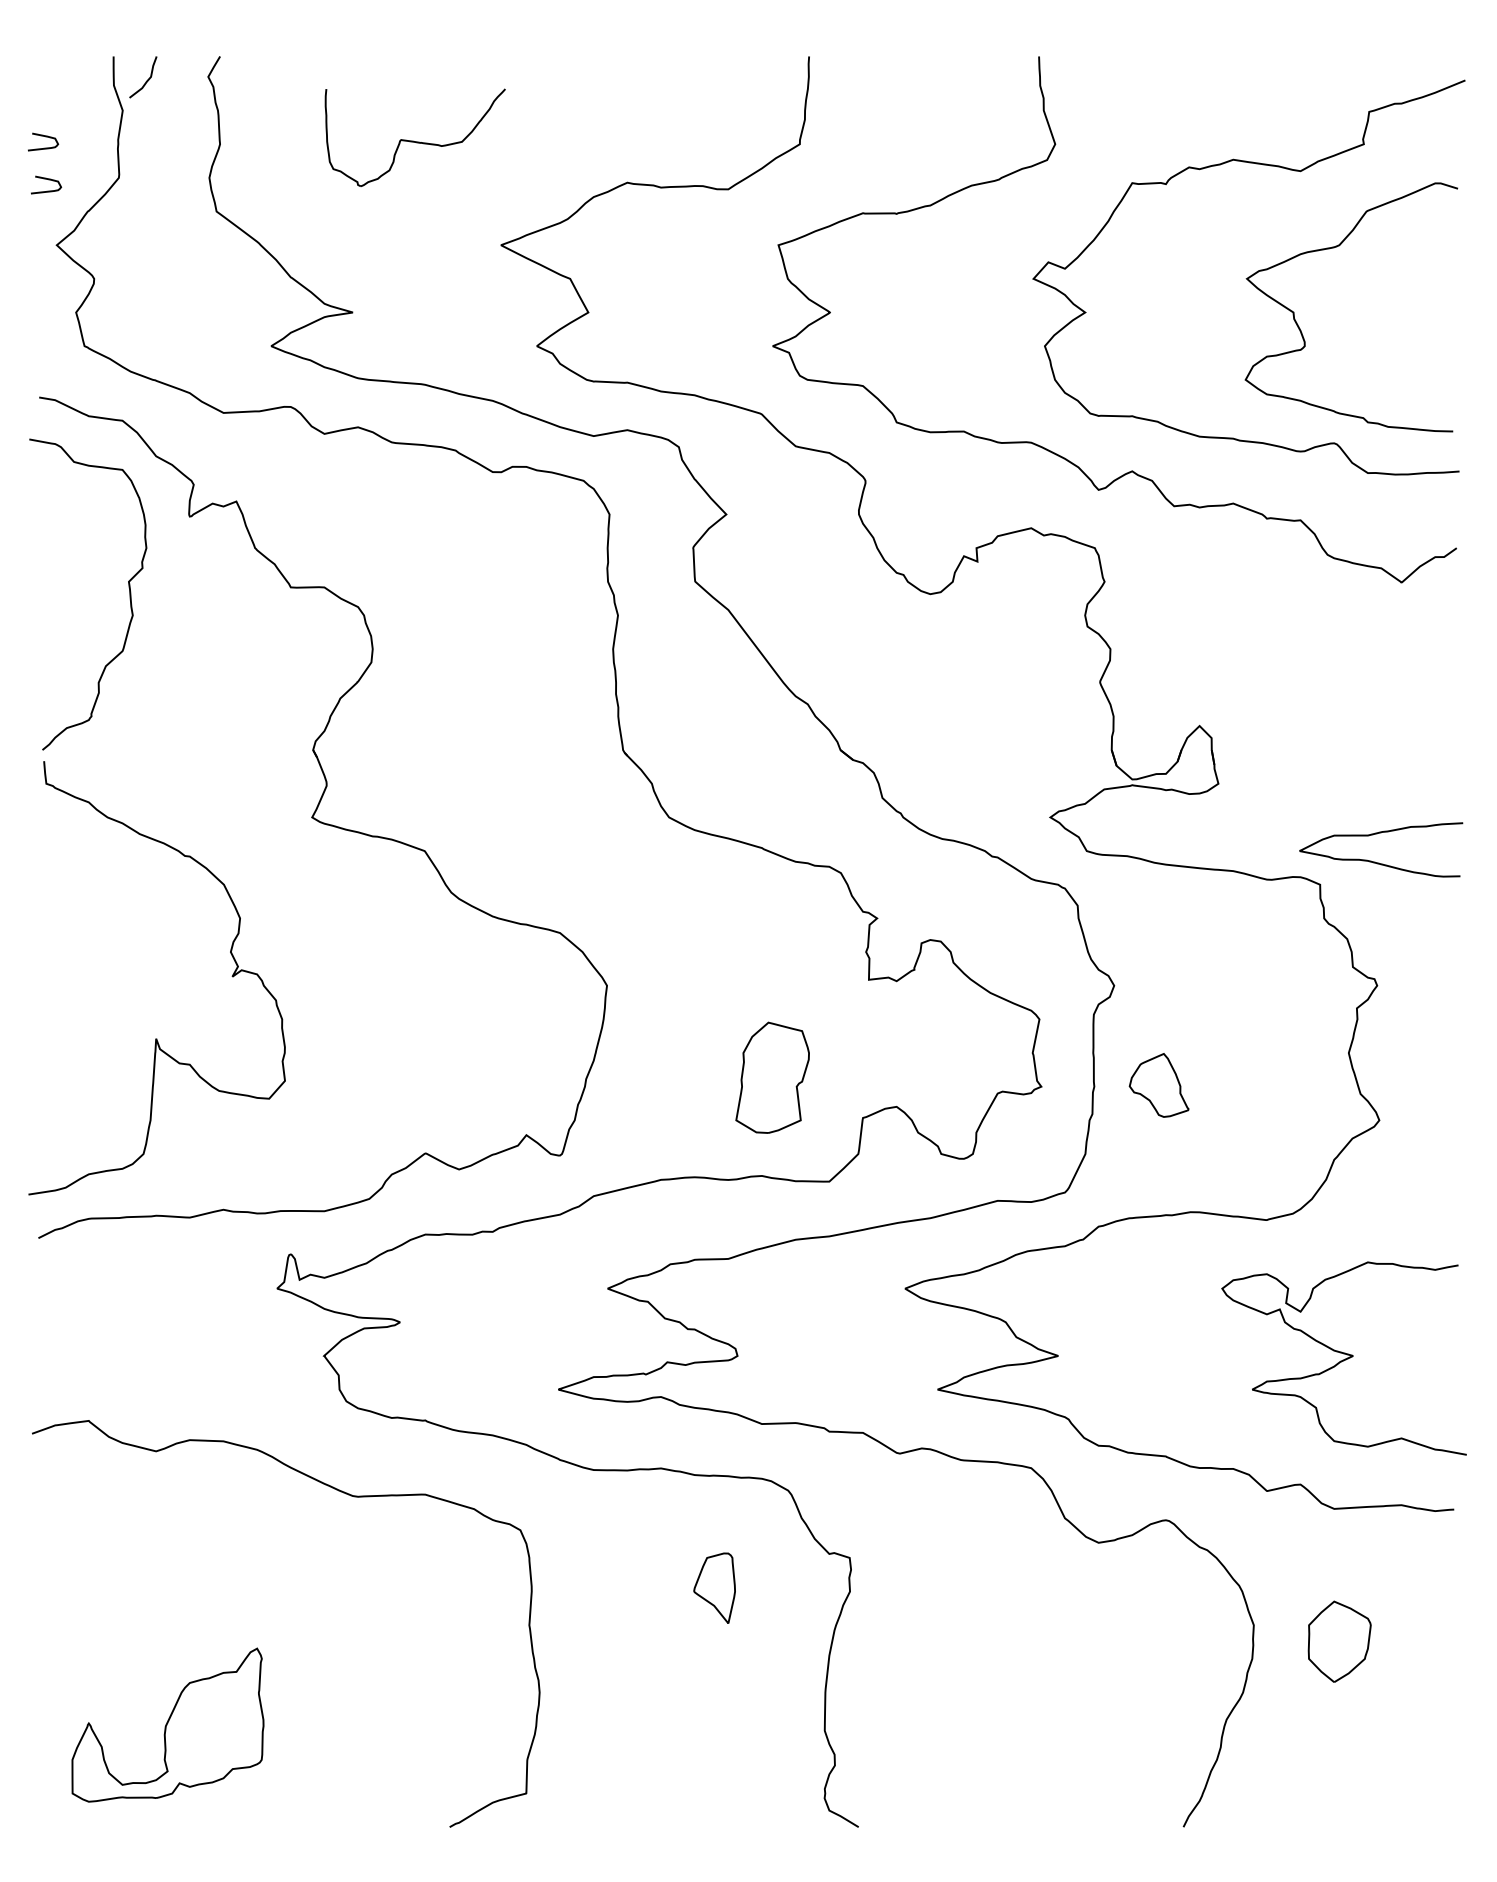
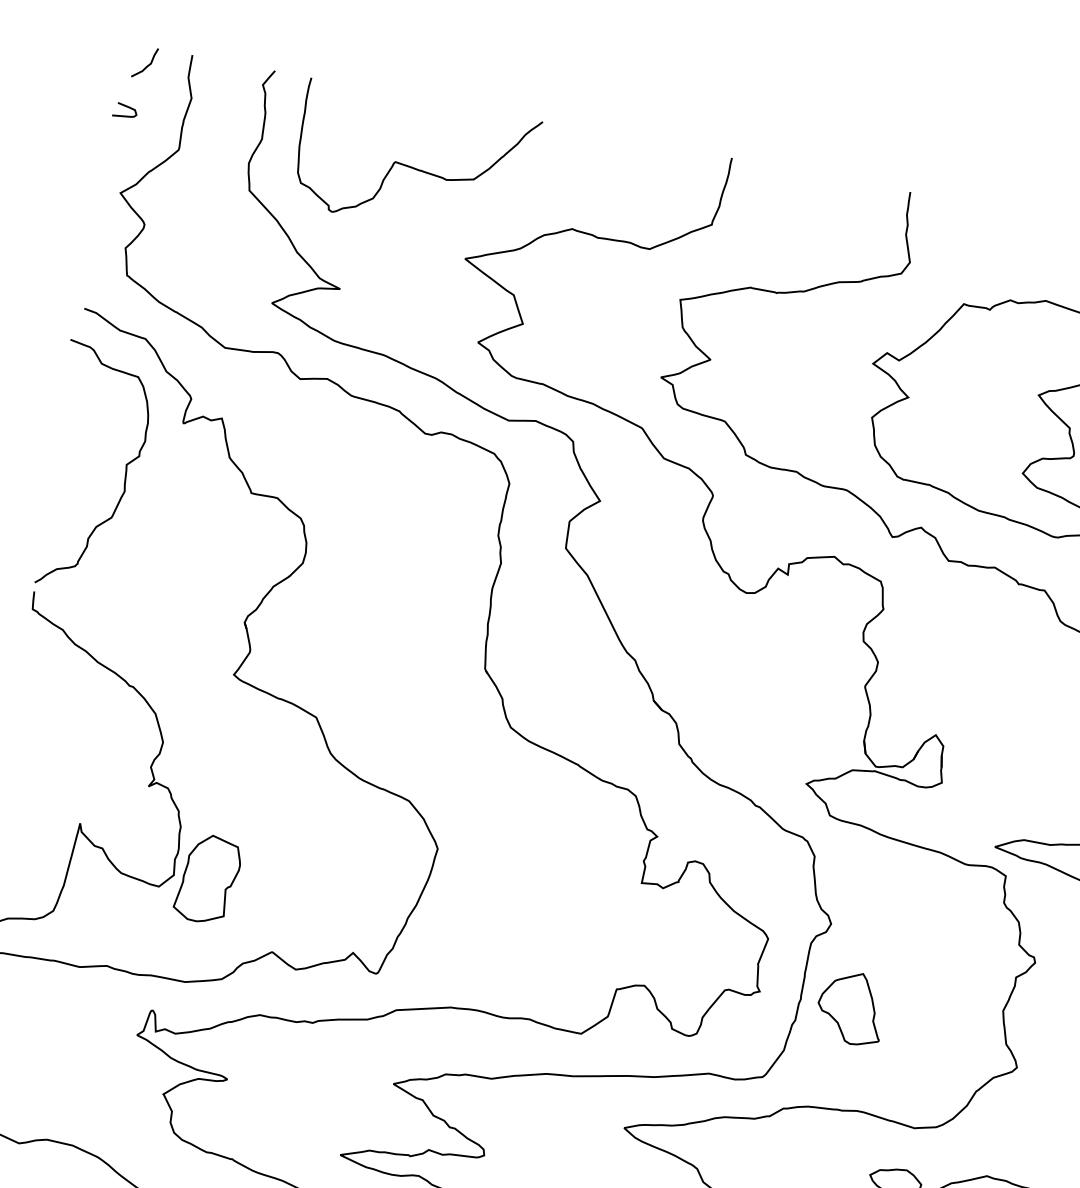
curve: (146, 80) -> (146, 65), moved
part: (415, 137) -> (414, 162), size x1.67
curve: (48, 180) -> (123, 141), removed
part: (772, 1077) -> (208, 878), moved
part: (1158, 1085) -> (850, 1007), size x1.43

